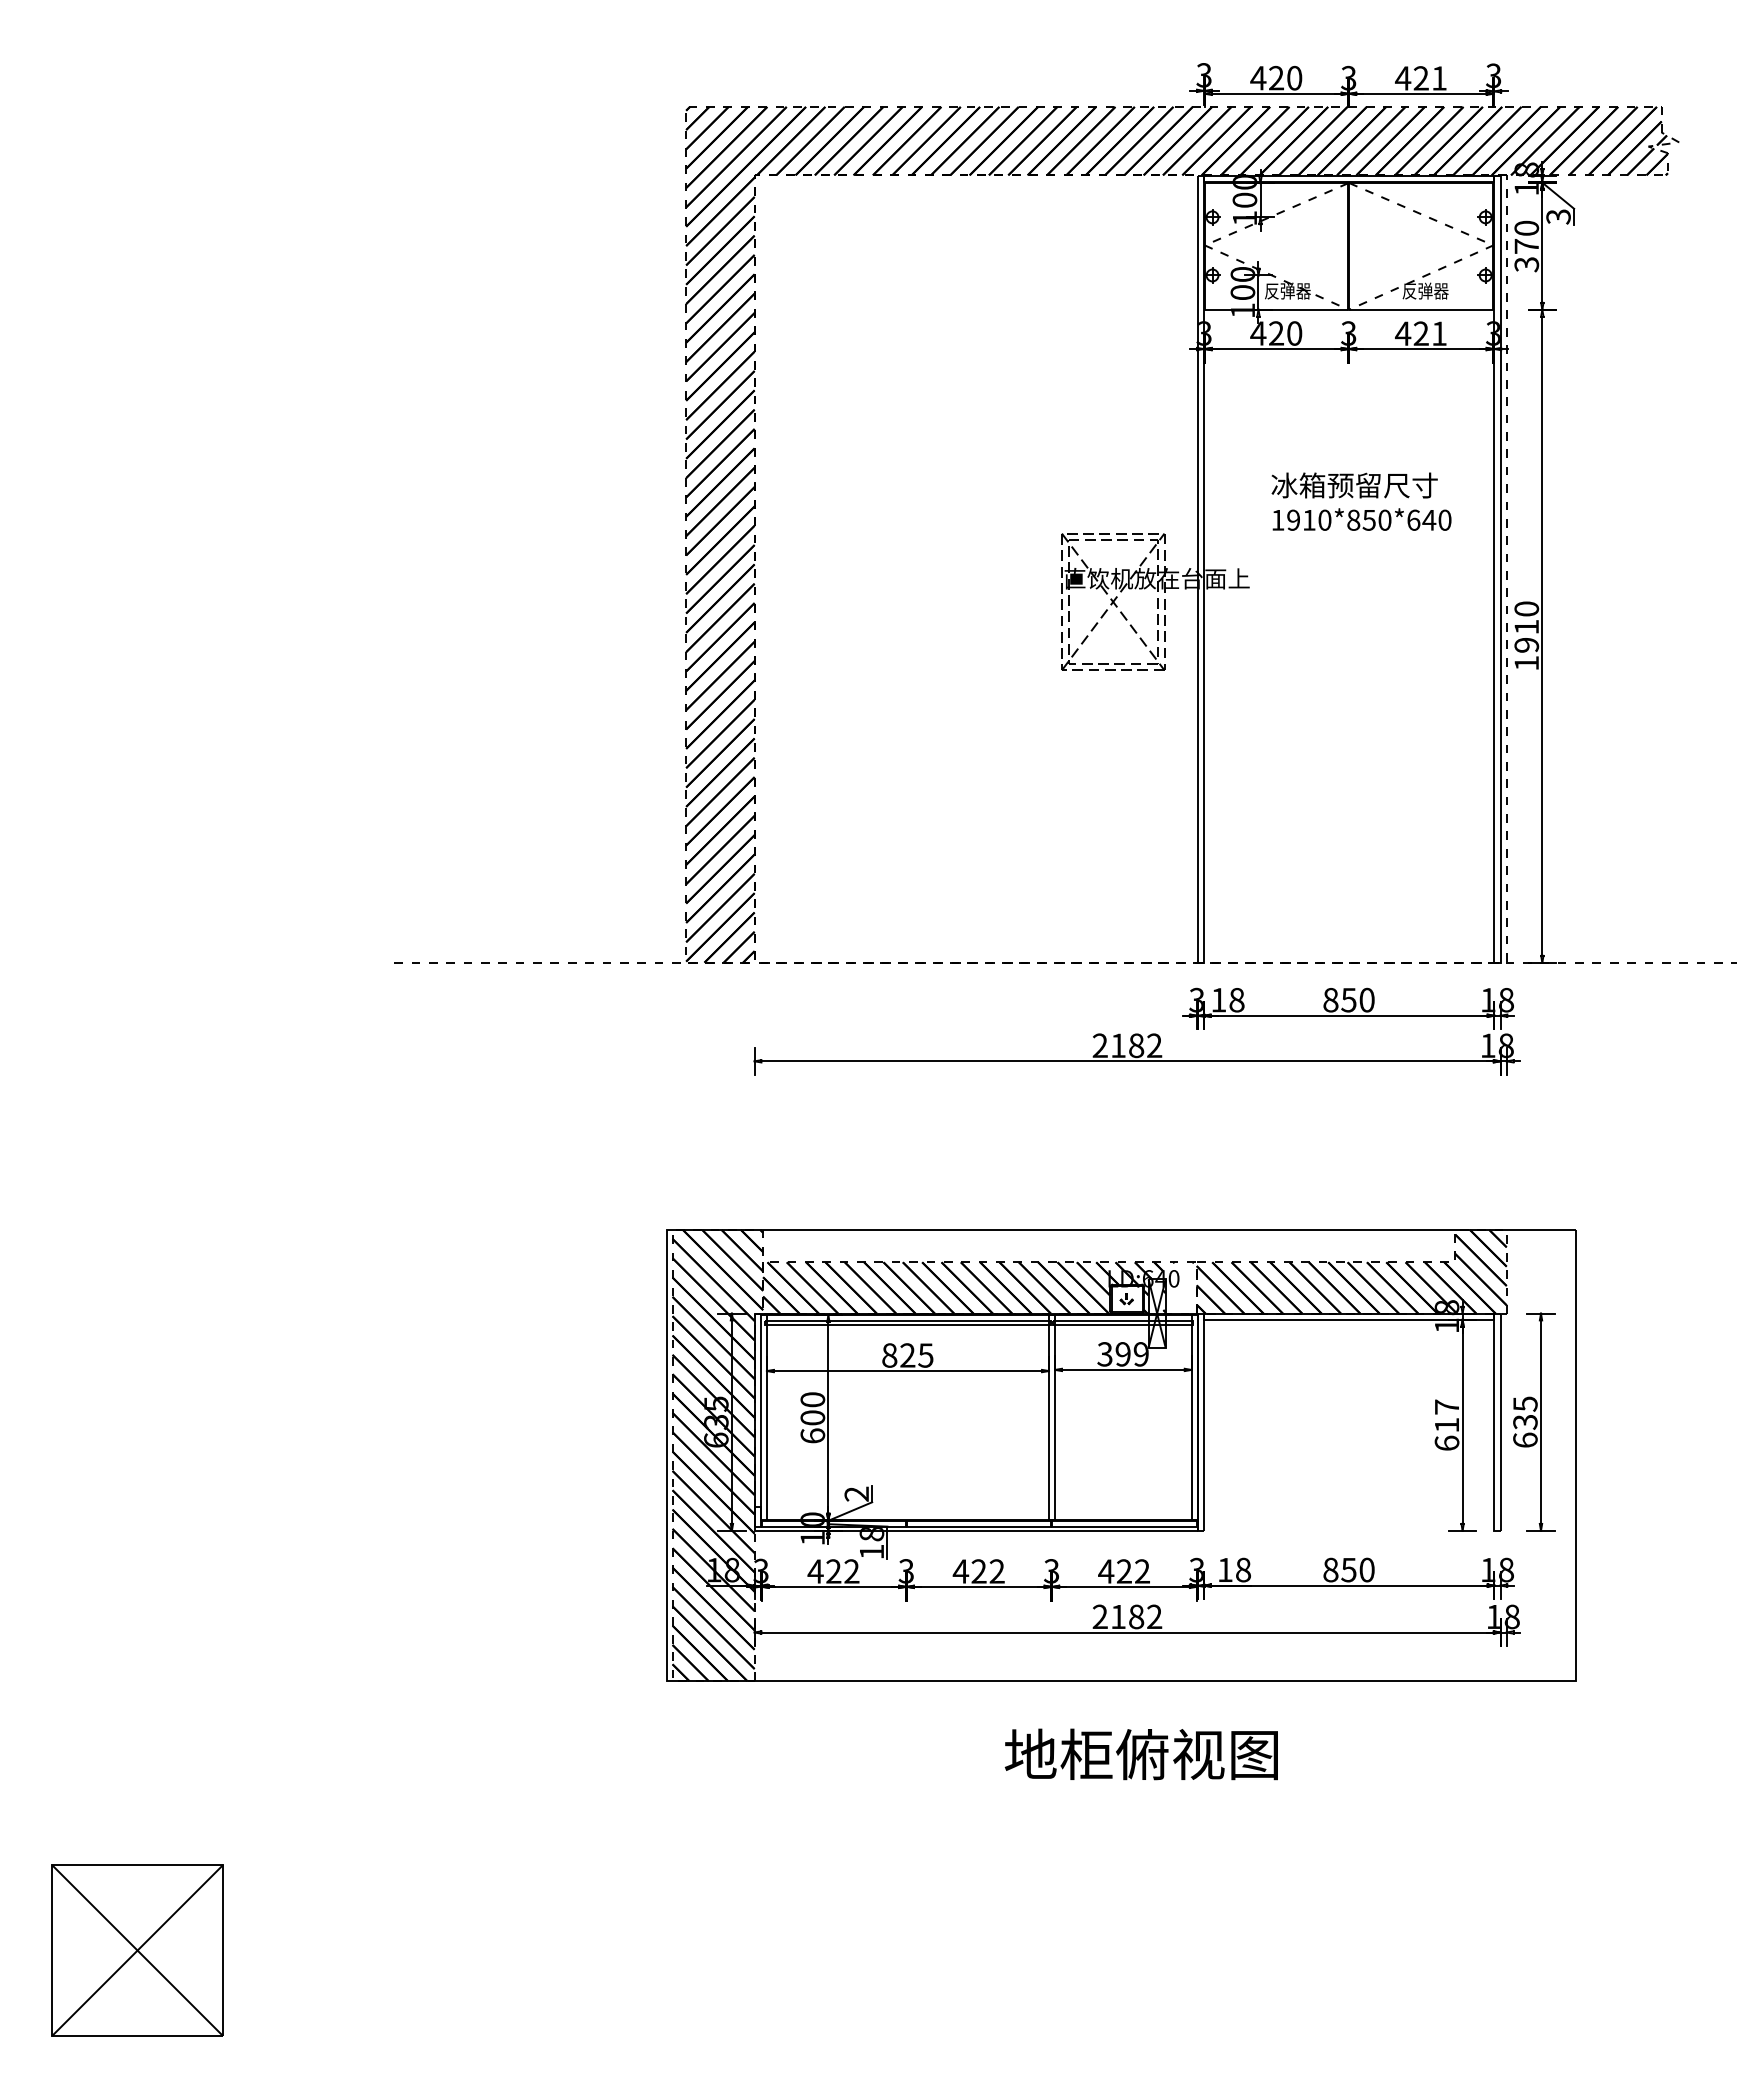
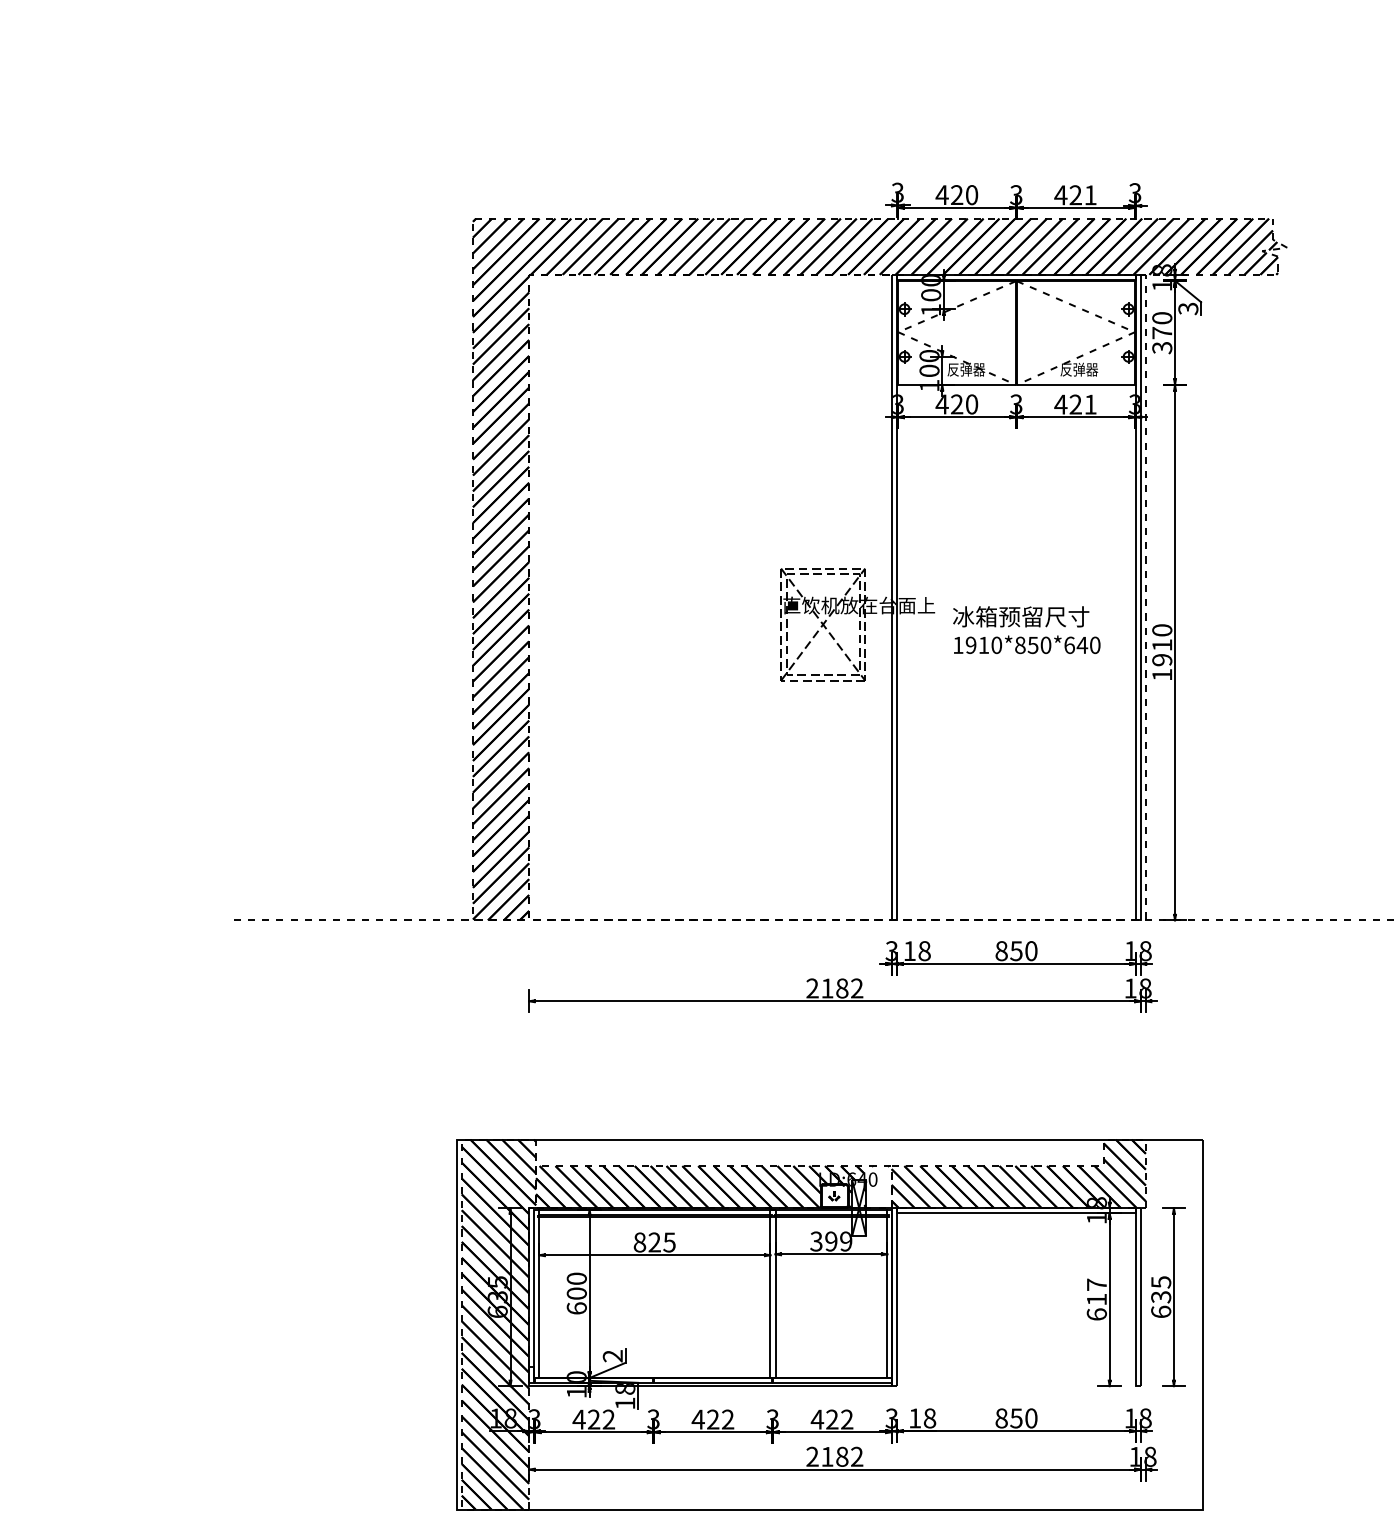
text: (1361, 501) -> (1026, 629), moved

